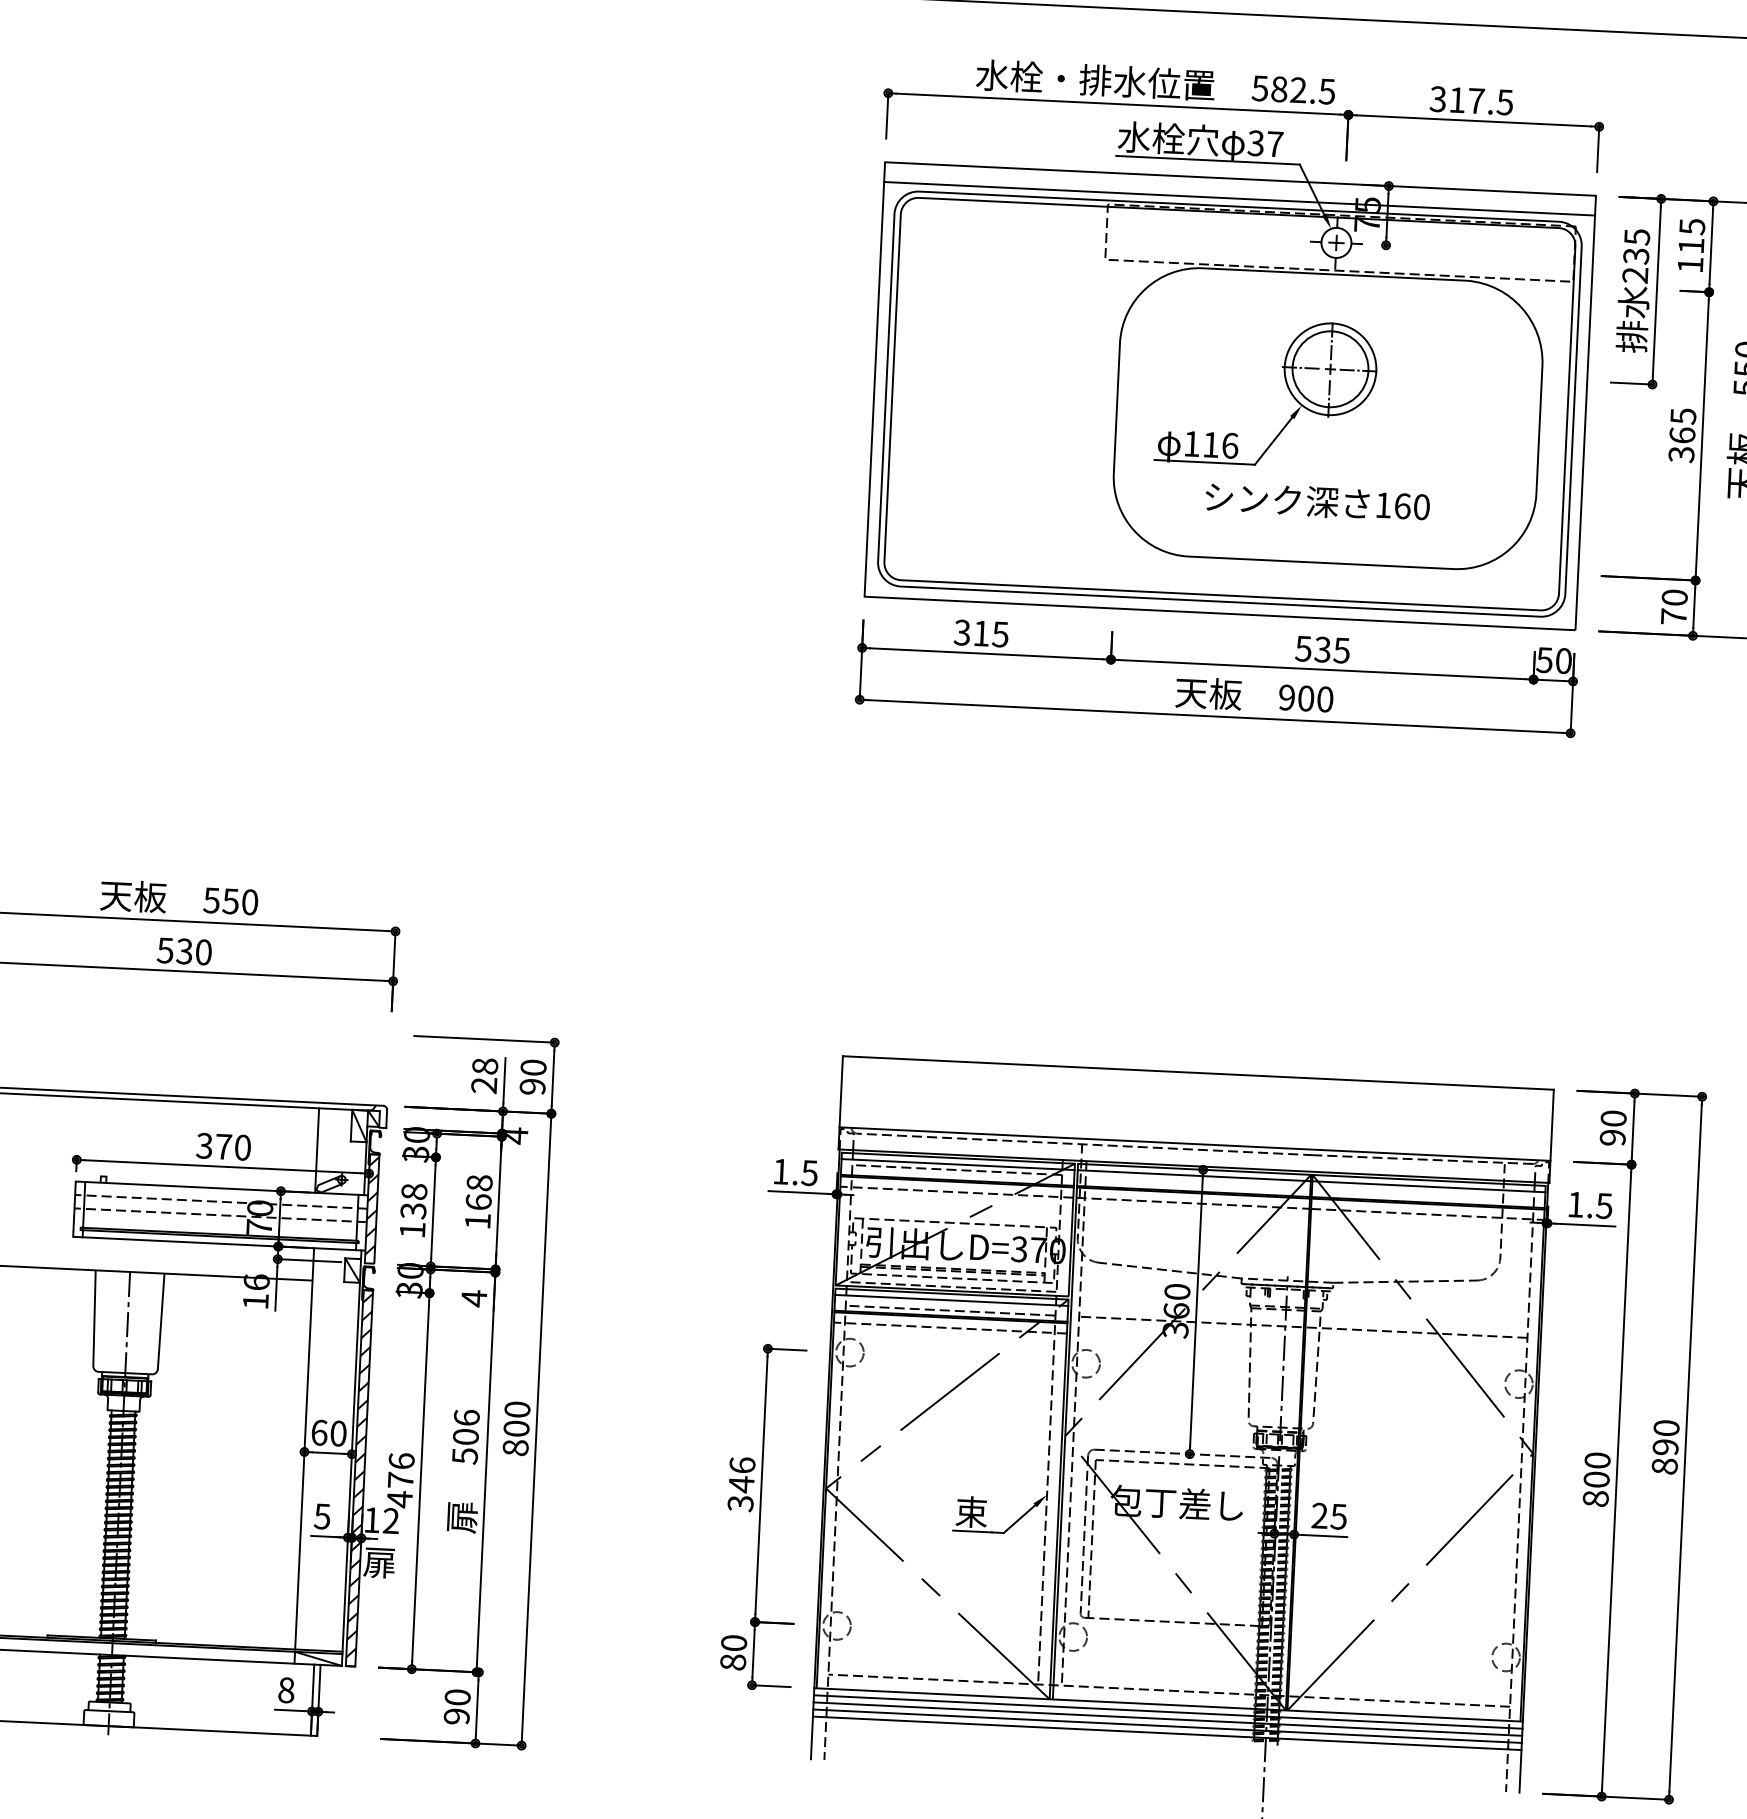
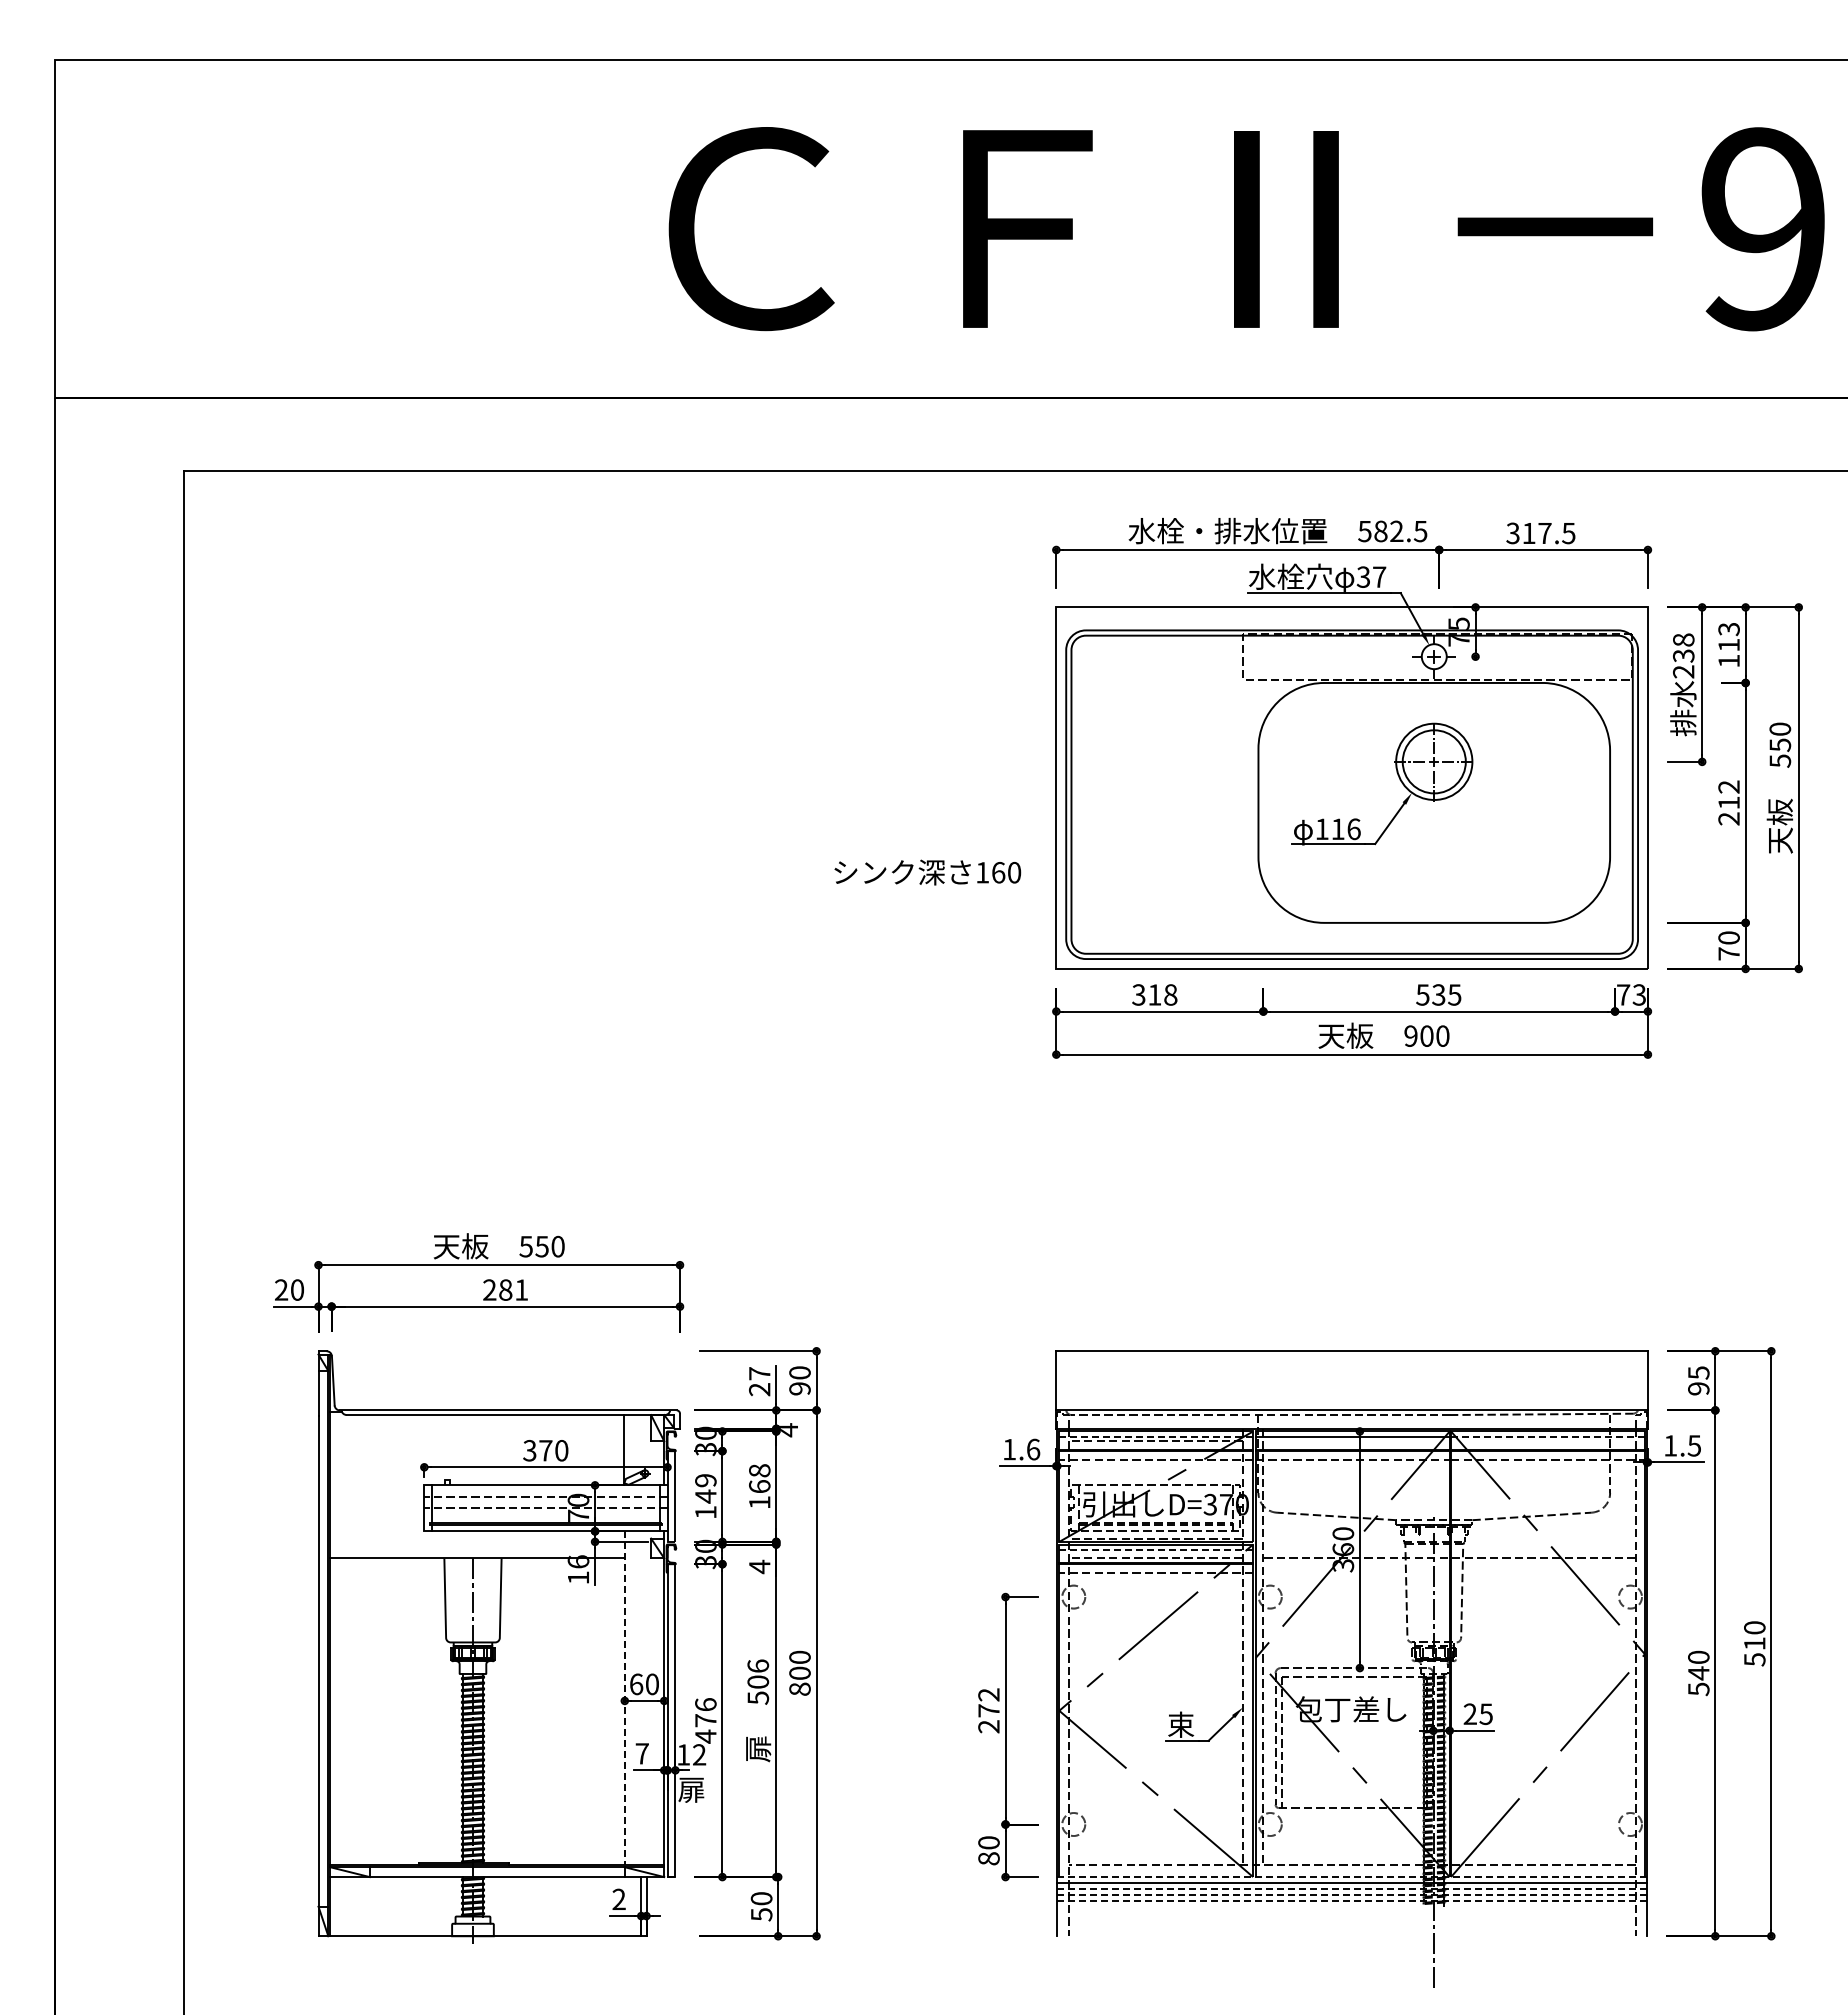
line: (1238, 198) -> (1351, 623), removed
text: (1691, 225) -> (1728, 628), 115 -> 113
text: (1636, 236) -> (1683, 639), 235 -> 238
text: (1681, 434) -> (1728, 802), 365 -> 212
text: (1317, 501) -> (927, 872), moved
text: (1000, 633) -> (1170, 994), 315 -> 318
text: (1554, 660) -> (1631, 994), 50 -> 73
text: (184, 950) -> (505, 1289), 530 -> 281
text: (484, 1066) -> (759, 1373), 28 -> 27
text: (1613, 1118) -> (1698, 1372), 90 -> 95
line: (958, 1164) -> (1156, 1436), solid -> dashed
text: (809, 1172) -> (1033, 1449), 1.5 -> 1.6
line: (1428, 1186) -> (1547, 1436), solid -> dashed
text: (413, 1201) -> (705, 1488), 138 -> 149
hatch: (372, 1210) -> (671, 1497), removed
line: (952, 1300) -> (1156, 1549), solid -> dashed
line: (304, 1449) -> (624, 1698), solid -> dashed
text: (1664, 1456) -> (1754, 1651), 890 -> 510
hatch: (359, 1479) -> (671, 1721), removed
text: (741, 1484) -> (988, 1710), 346 -> 272
text: (1595, 1489) -> (1698, 1681), 800 -> 540
text: (321, 1516) -> (641, 1753), 5 -> 7
text: (285, 1690) -> (618, 1899), 8 -> 2
line: (1168, 1705) -> (1352, 1877), solid -> dashed
text: (456, 1716) -> (761, 1914), 90 -> 50
line: (1168, 1718) -> (1352, 1888), solid -> dashed
line: (1168, 1725) -> (1352, 1894), solid -> dashed
line: (1167, 1733) -> (1352, 1900), solid -> dashed

